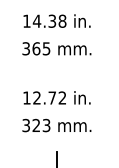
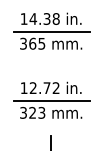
line: (57, 35) -> (51, 31), added
line: (57, 111) -> (51, 100), added

